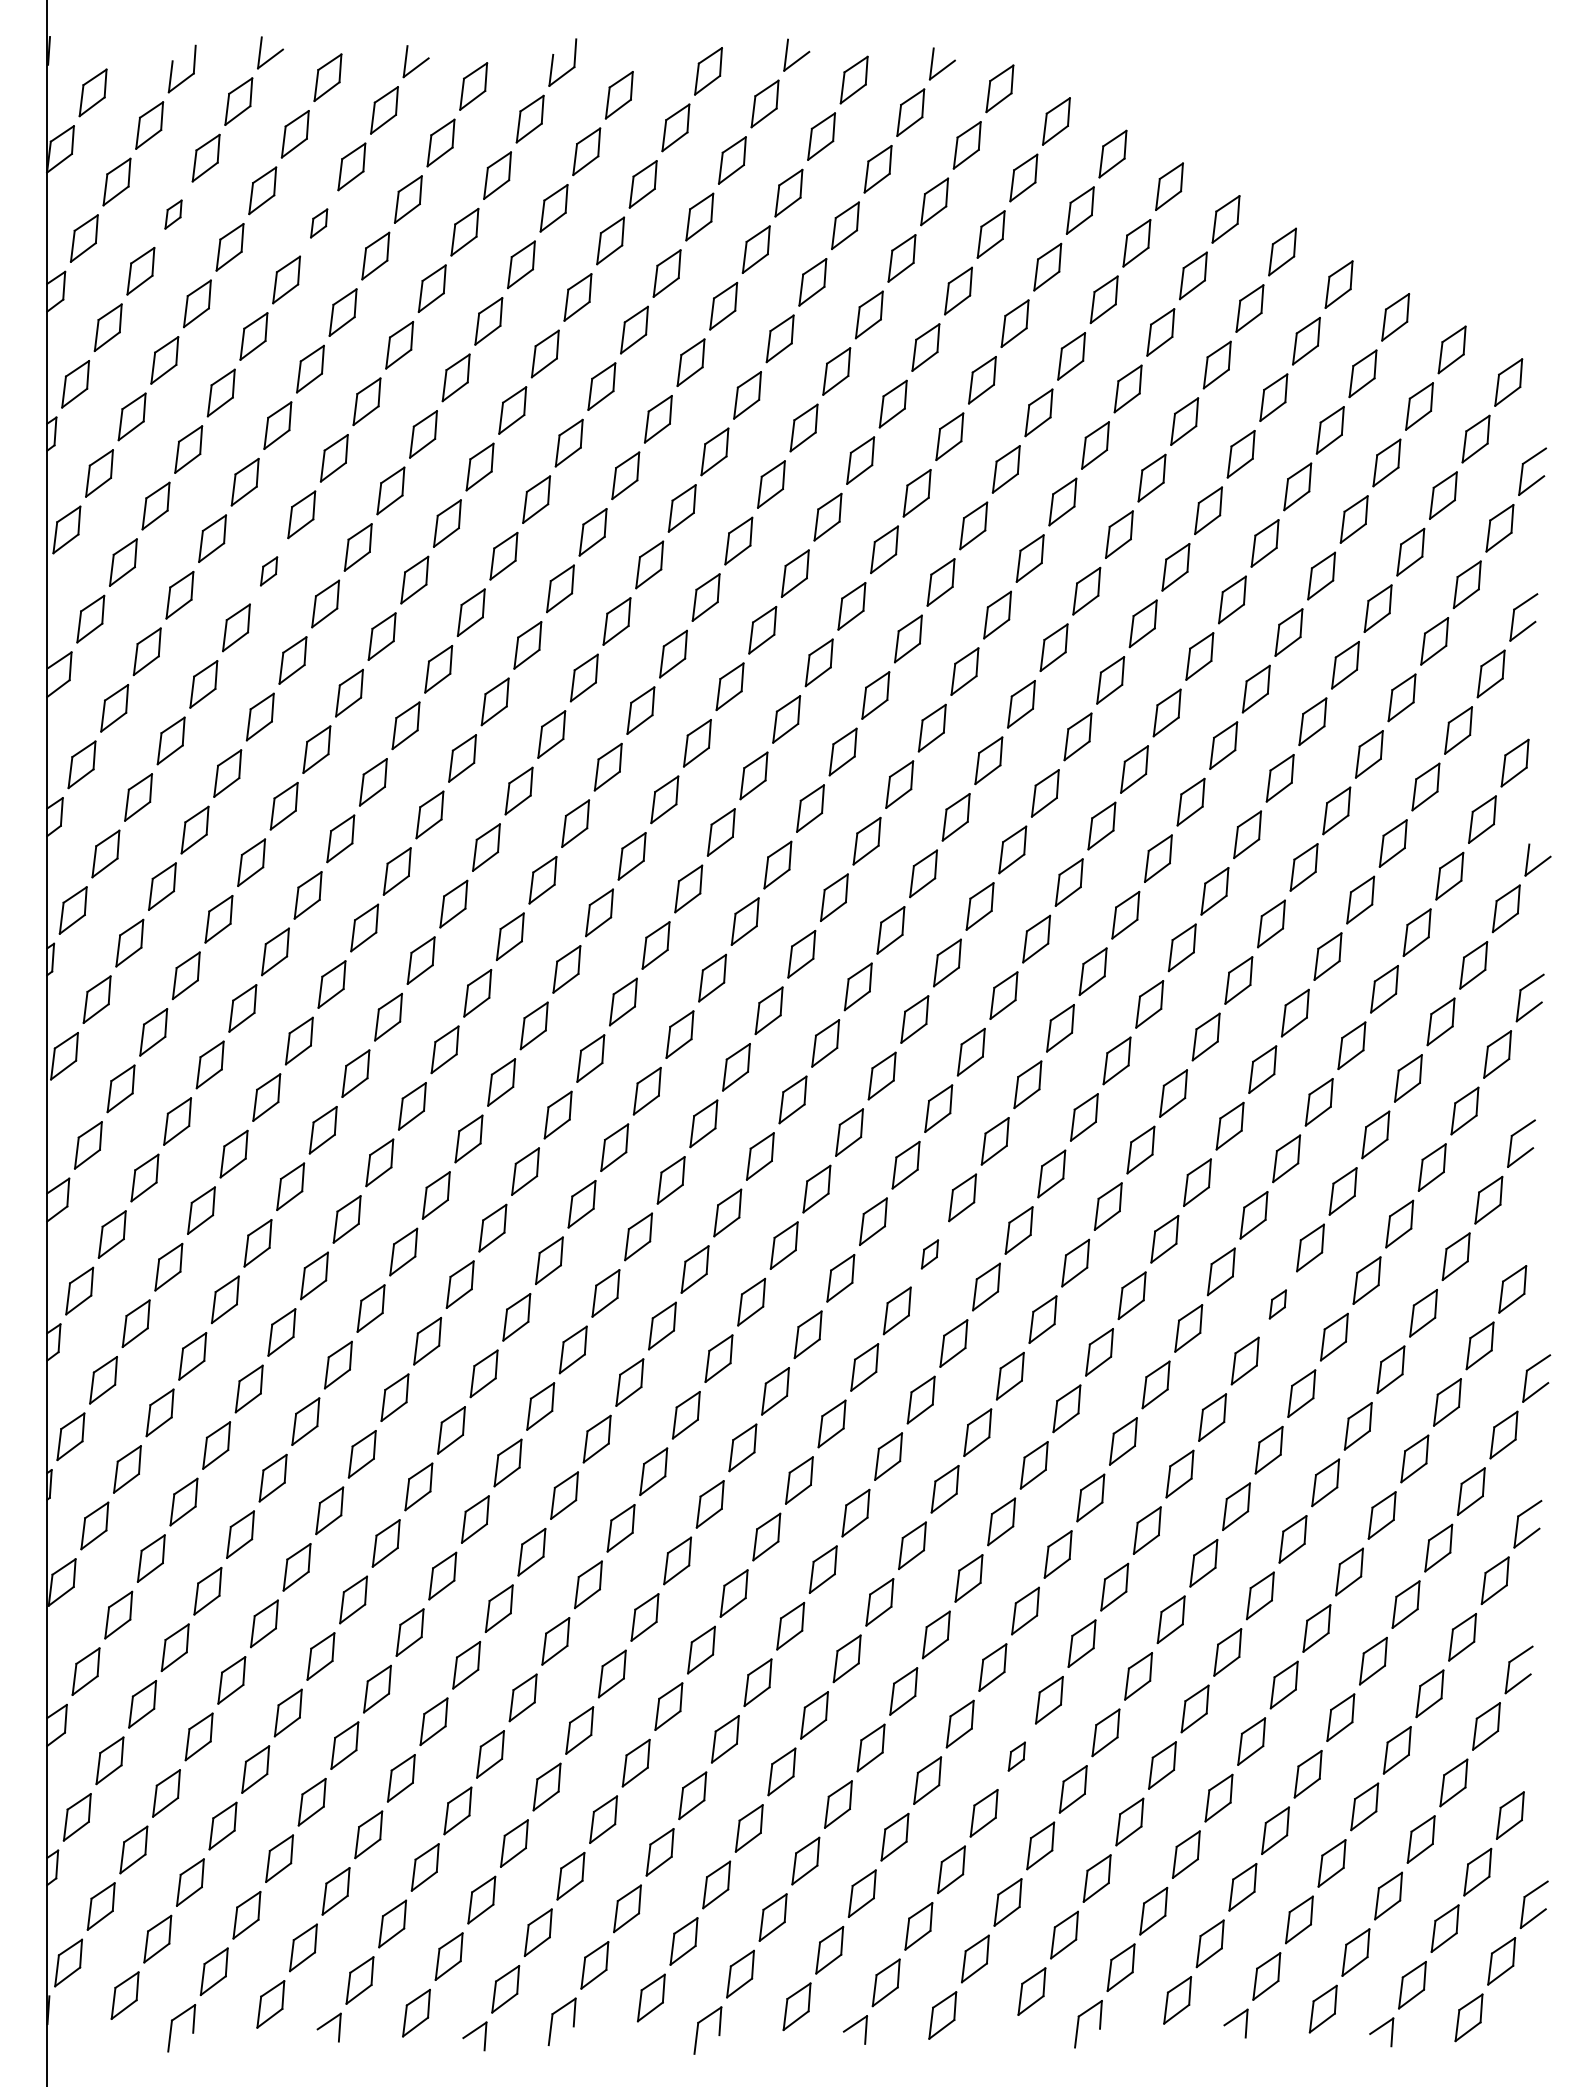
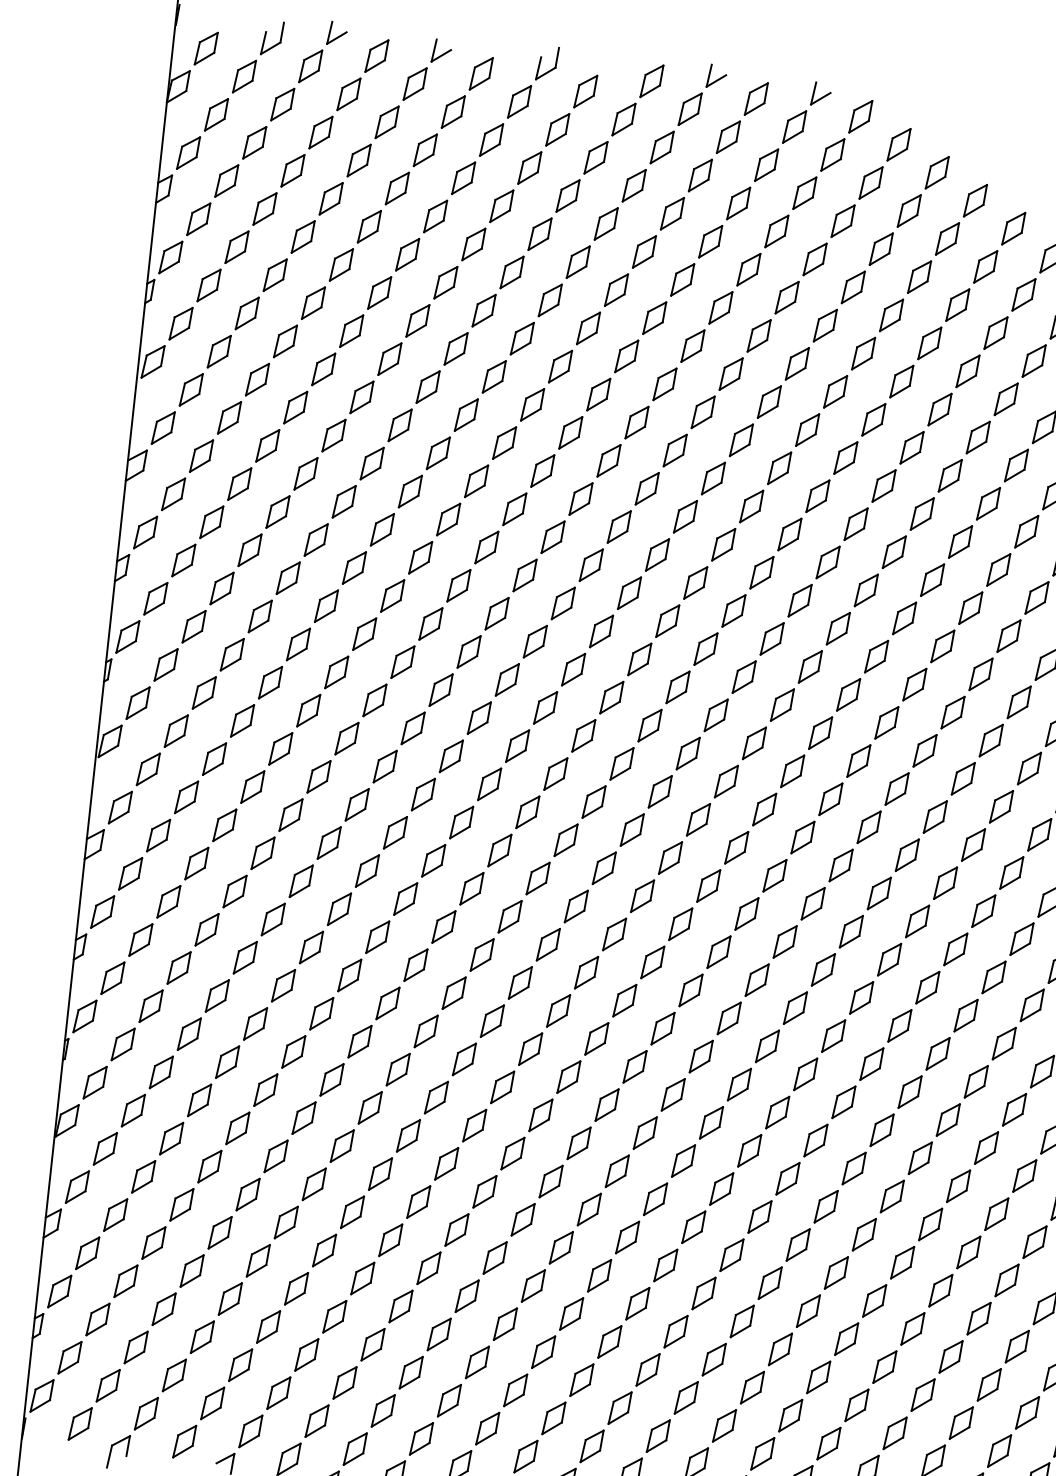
part: (173, 214) -> (254, 142), size x1.67
part: (318, 223) -> (358, 160), size x1.67
part: (268, 571) -> (295, 407), size x1.67
part: (929, 1254) -> (718, 952), size x1.67
part: (1277, 1304) -> (965, 1015), size x1.67
part: (1016, 1756) -> (742, 1321), size x1.67

